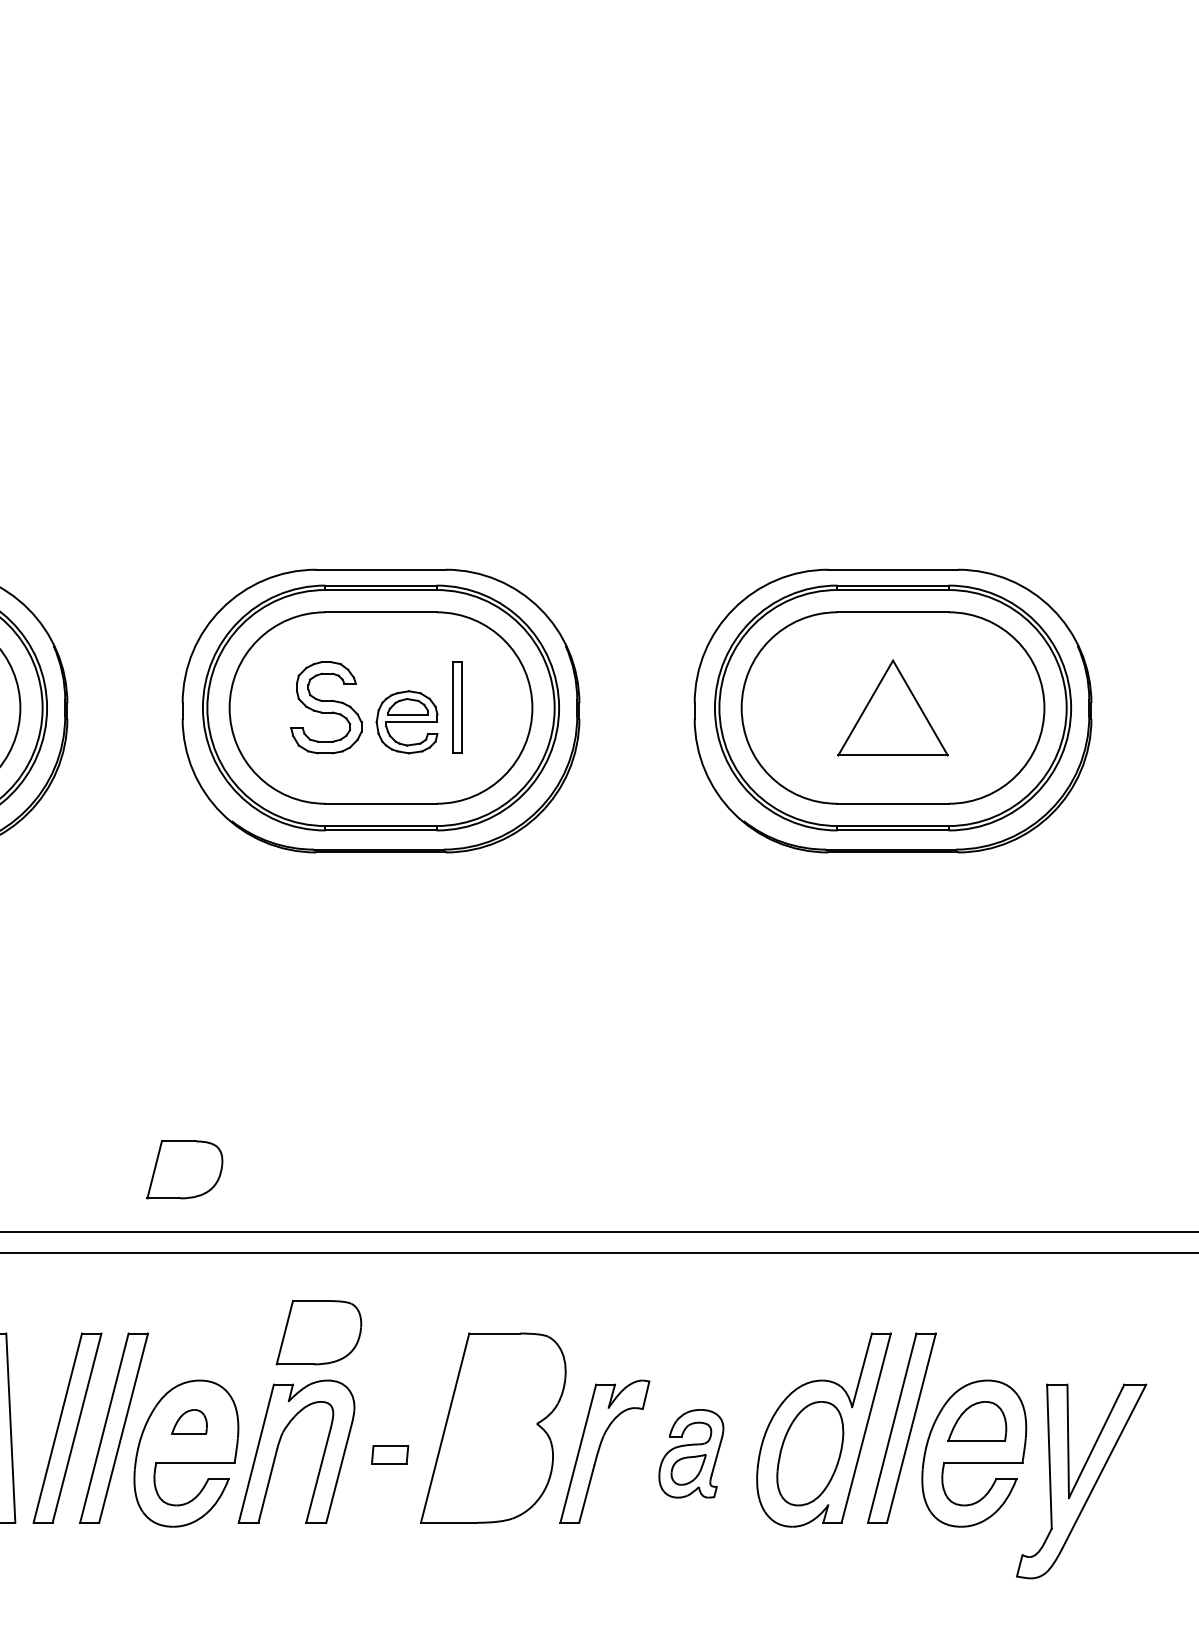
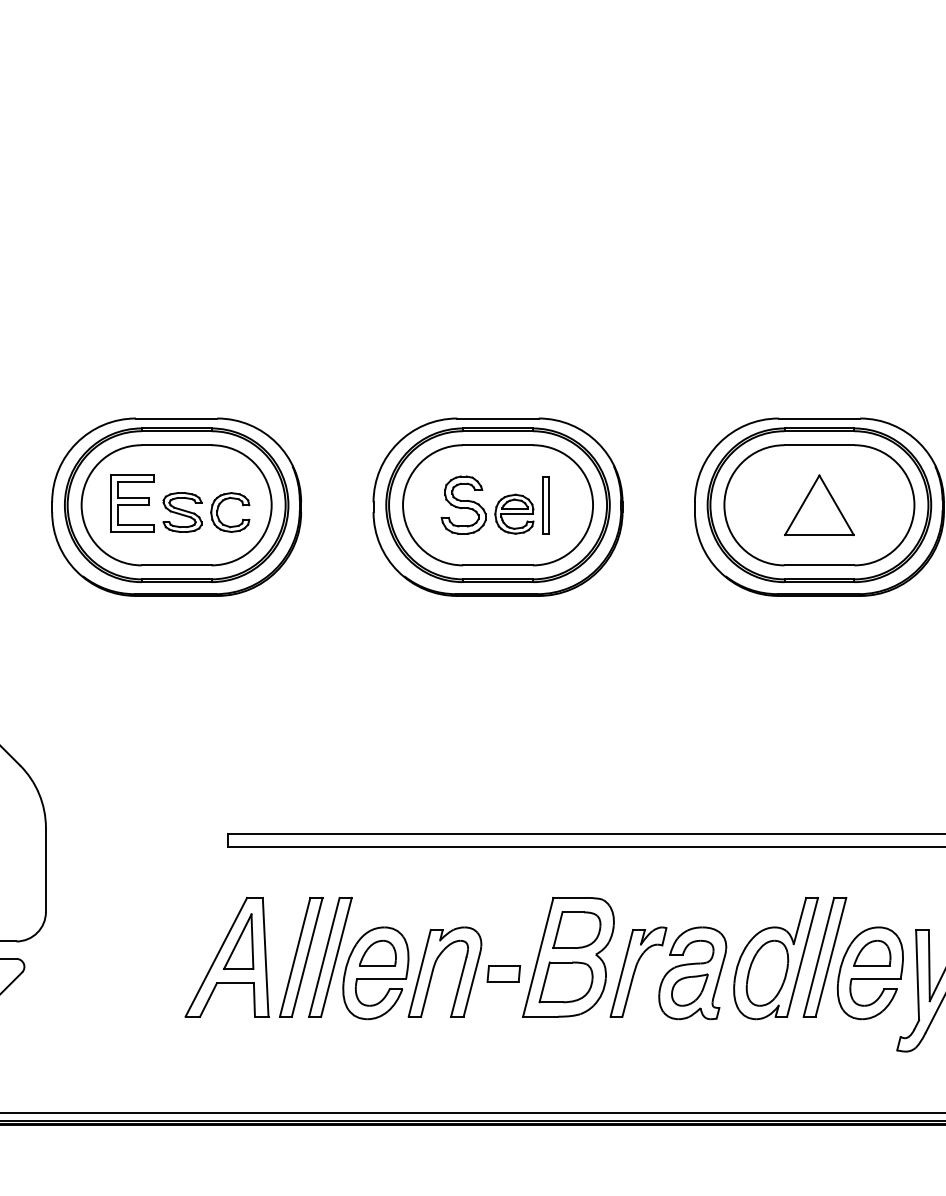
part: (184, 1168) -> (576, 929), moved
part: (318, 1332) -> (565, 982), moved
part: (188, 1422) -> (377, 953), size x1.67
part: (389, 1453) -> (503, 973), size x1.43
part: (690, 1453) -> (692, 973), size x1.67

